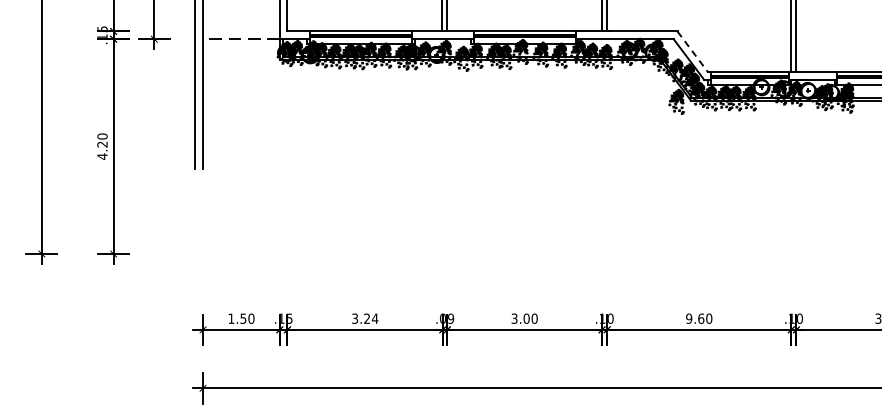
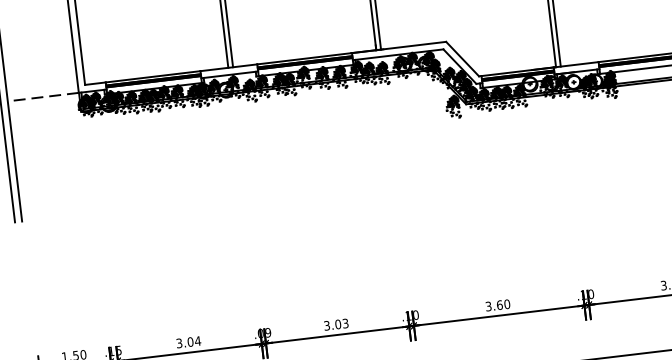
line: (692, 51) -> (462, 58), dashed -> solid
text: (367, 318) -> (190, 341), 3.24 -> 3.04
text: (534, 318) -> (345, 323), 3.00 -> 3.03
text: (689, 318) -> (488, 306), 9.60 -> 3.60

